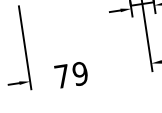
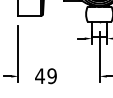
text: (62, 75) -> (40, 75), 79 -> 49

